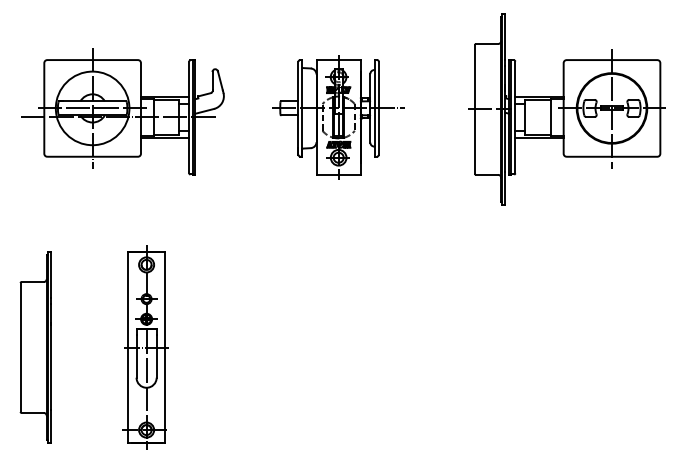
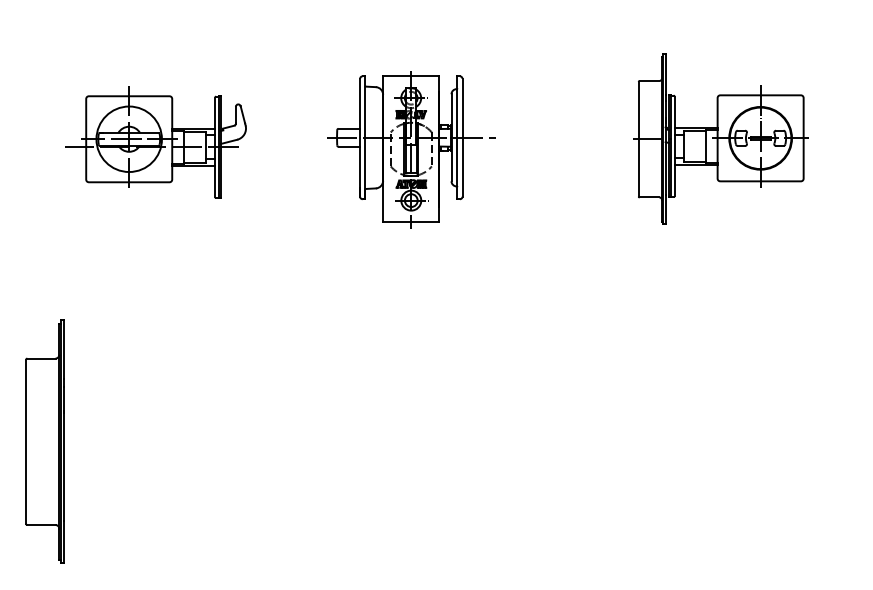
part: (566, 109) -> (719, 139), size x0.7
part: (122, 111) -> (155, 141), size x0.7
part: (338, 117) -> (411, 149), moved
part: (145, 347) -> (184, 441), removed

